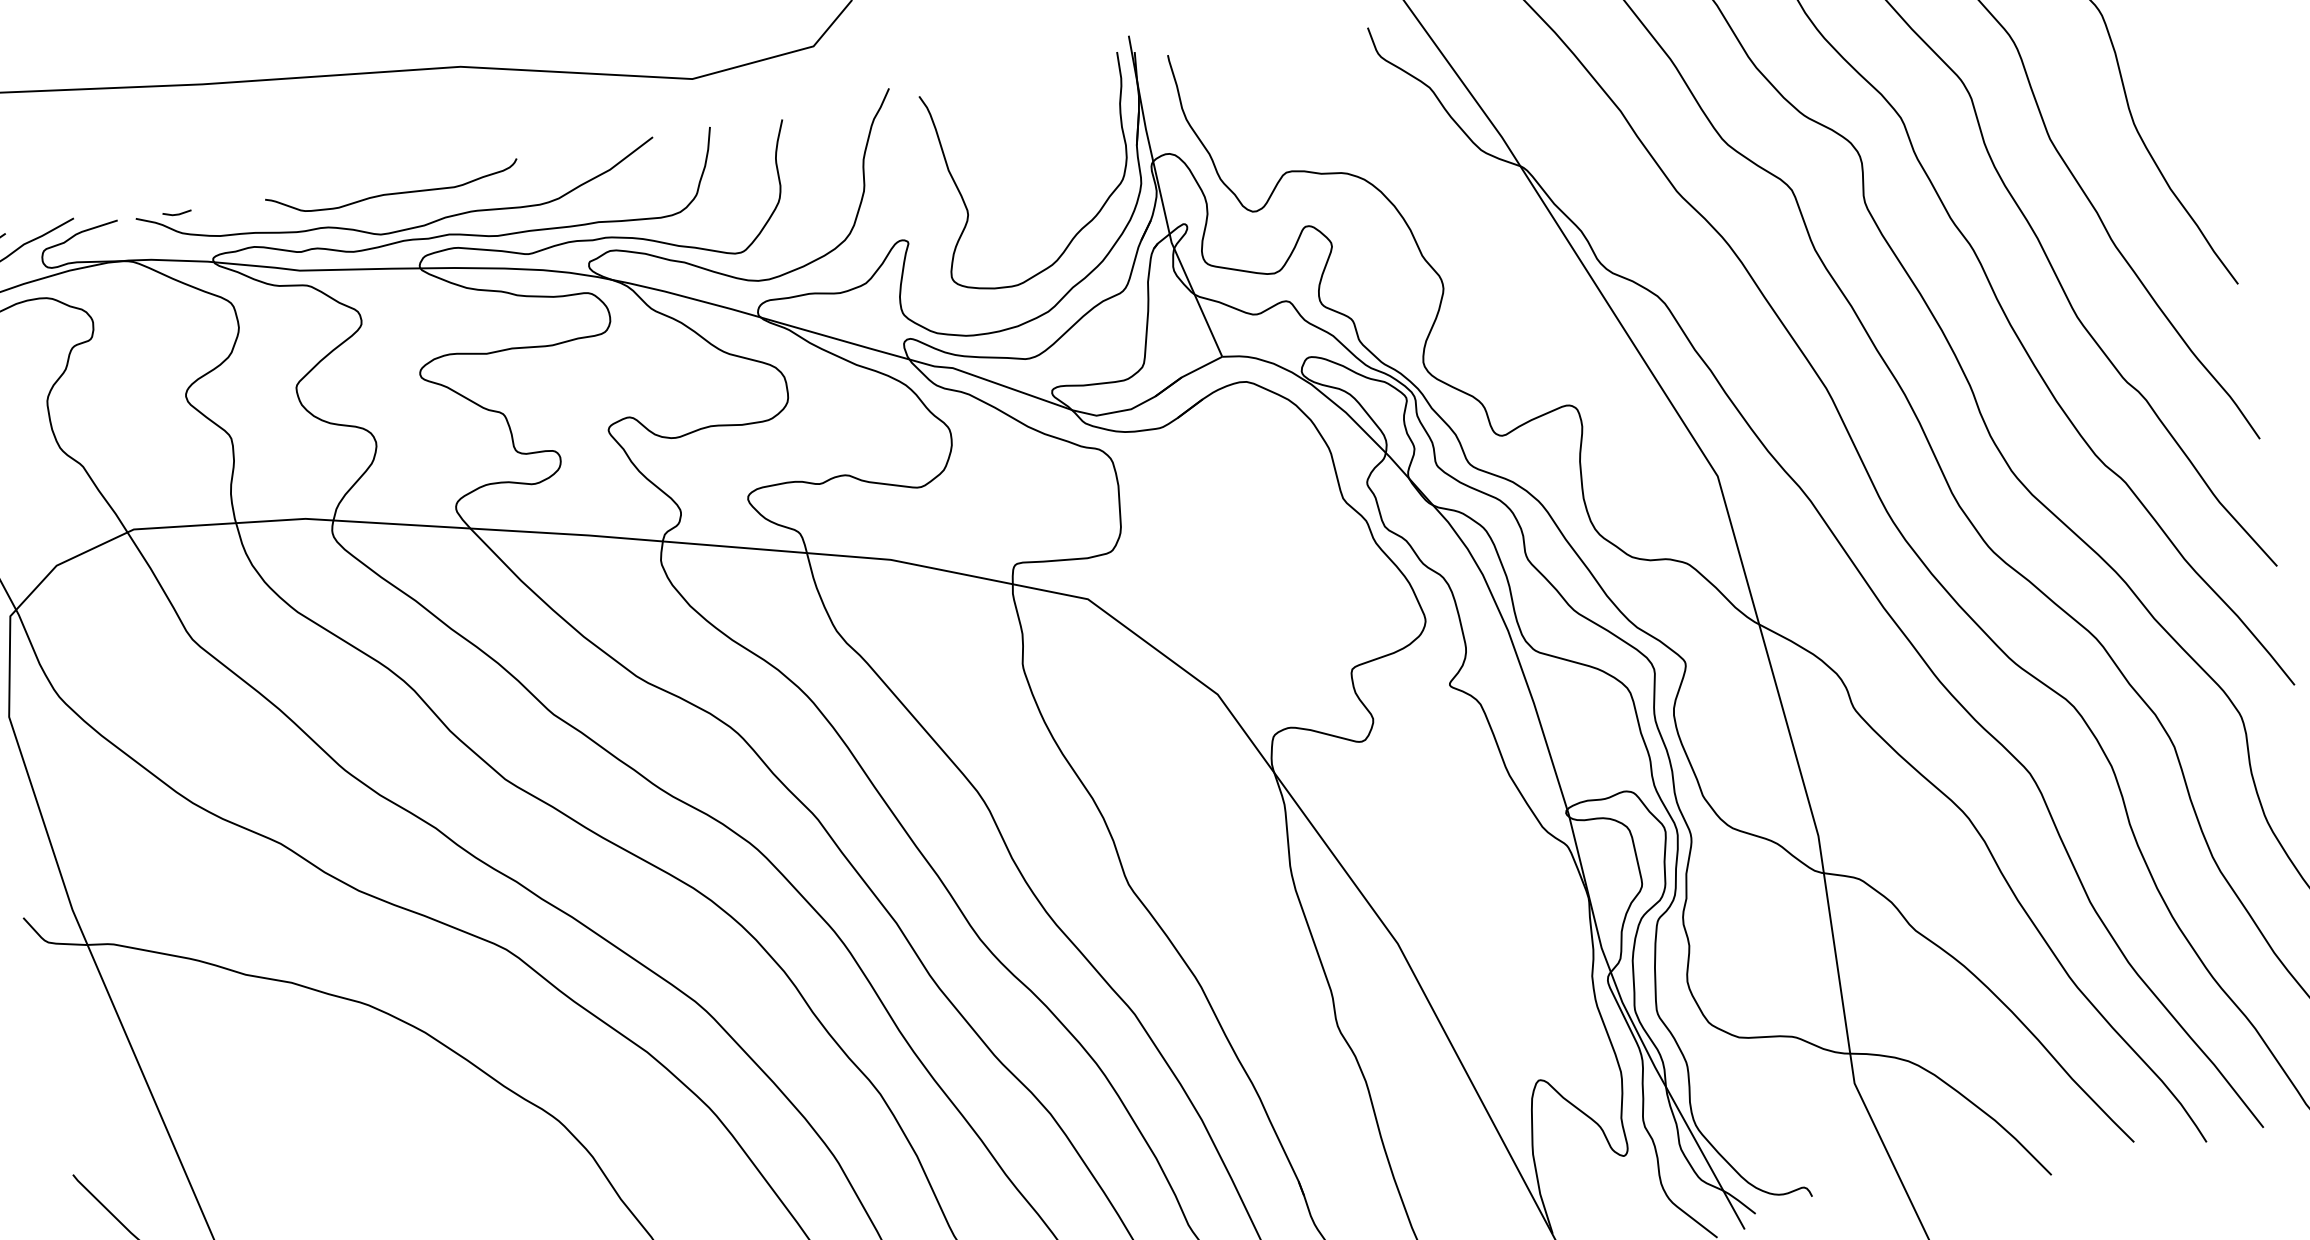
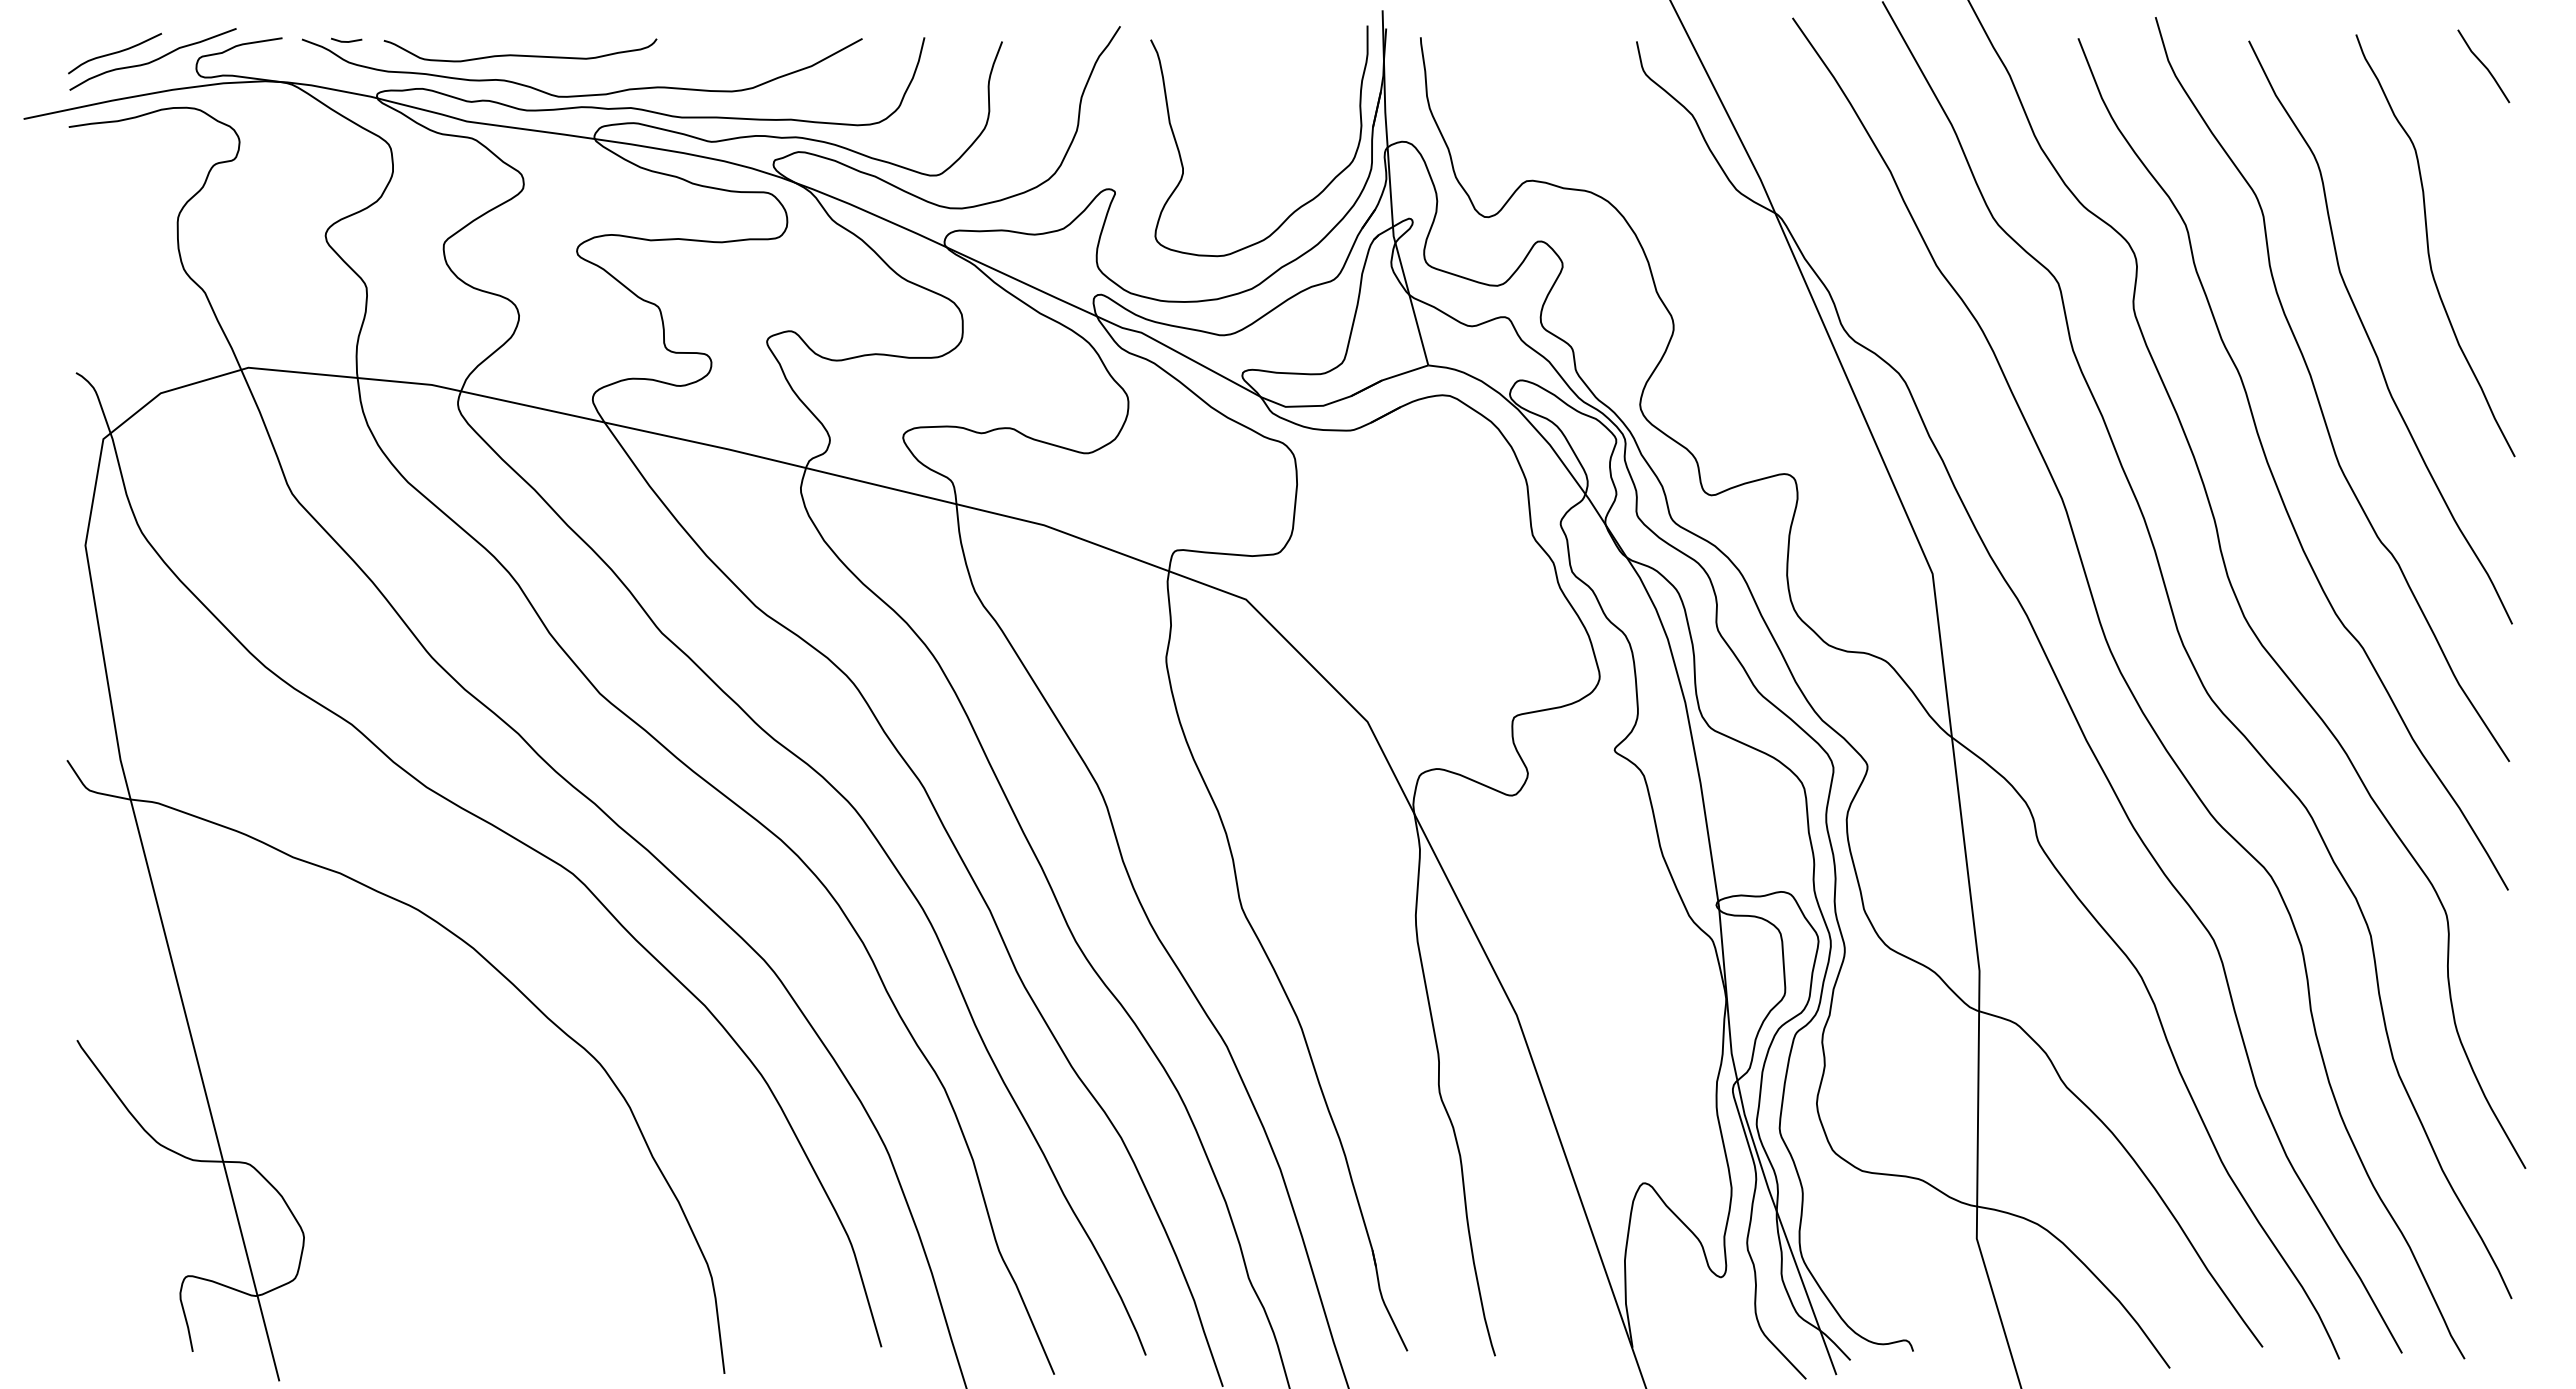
curve: (393, 192) -> (520, 54), moved

